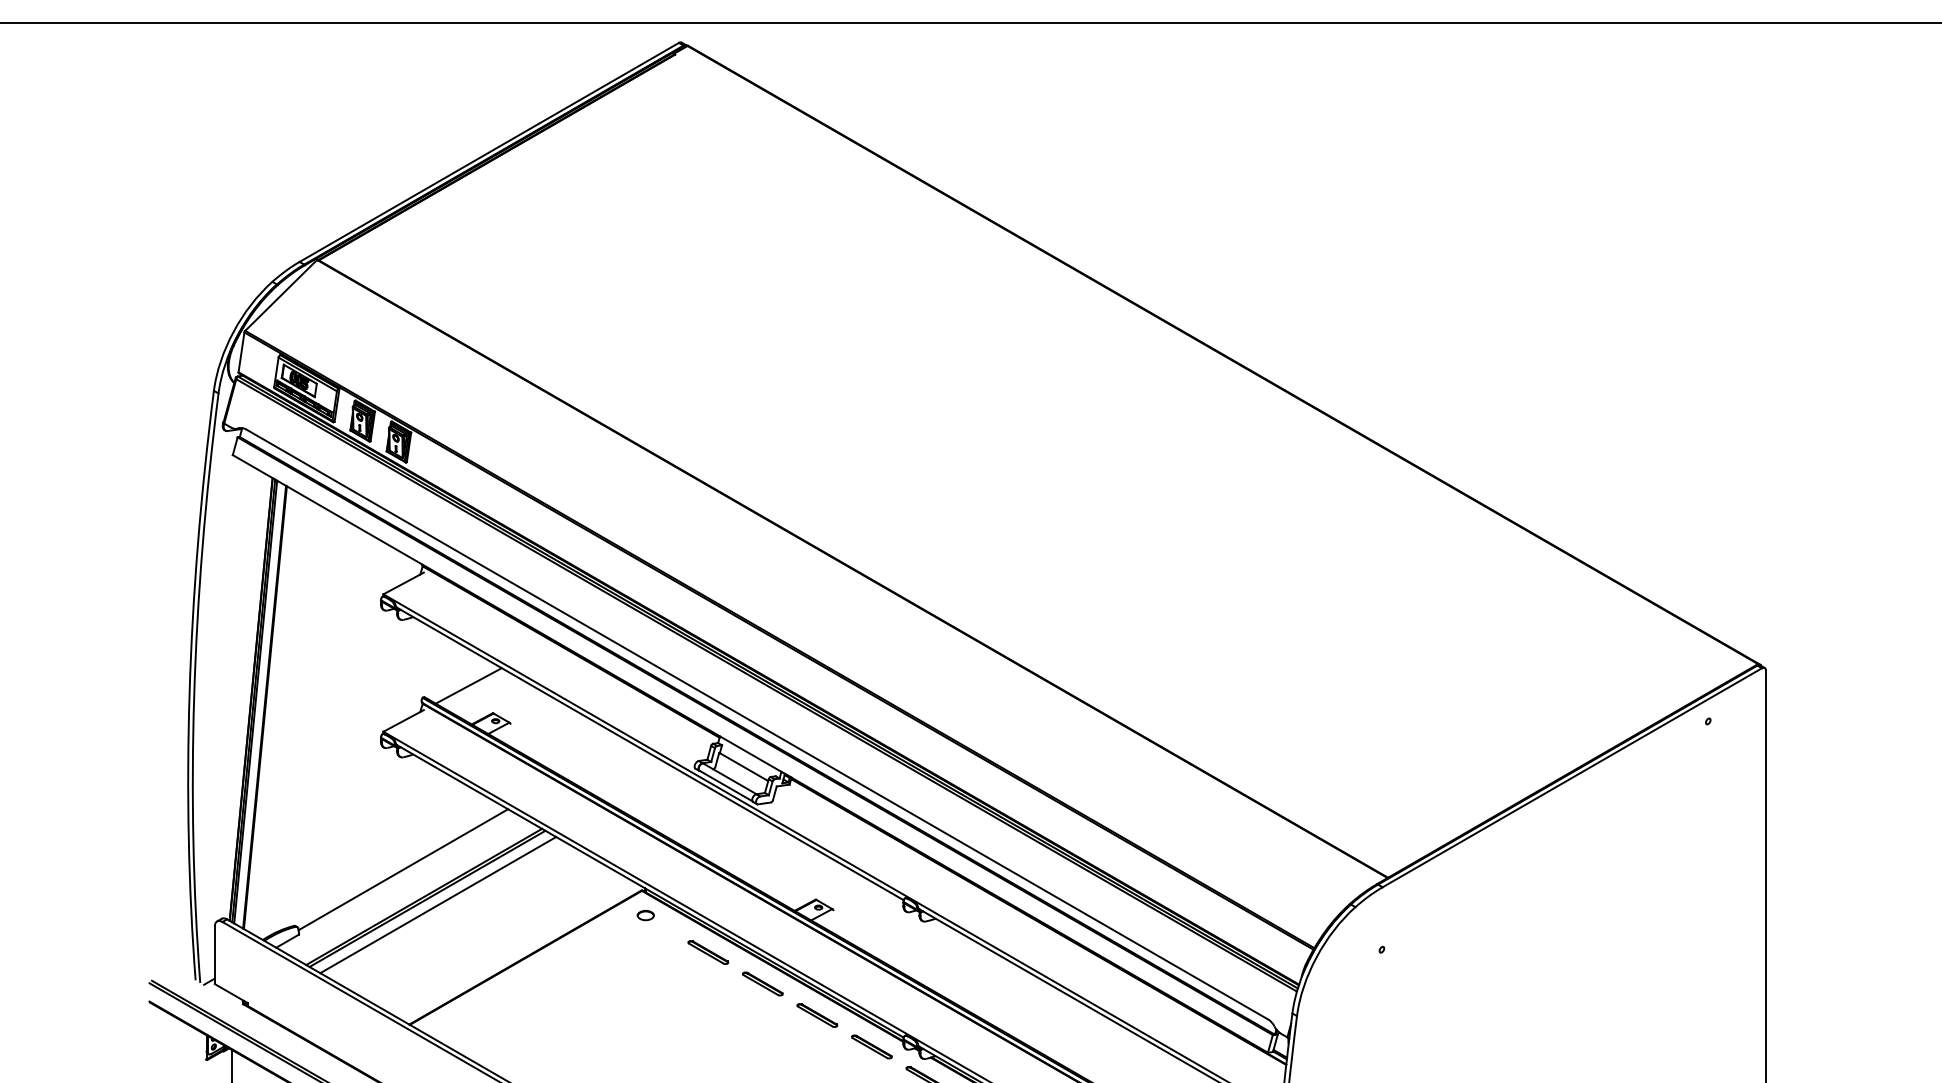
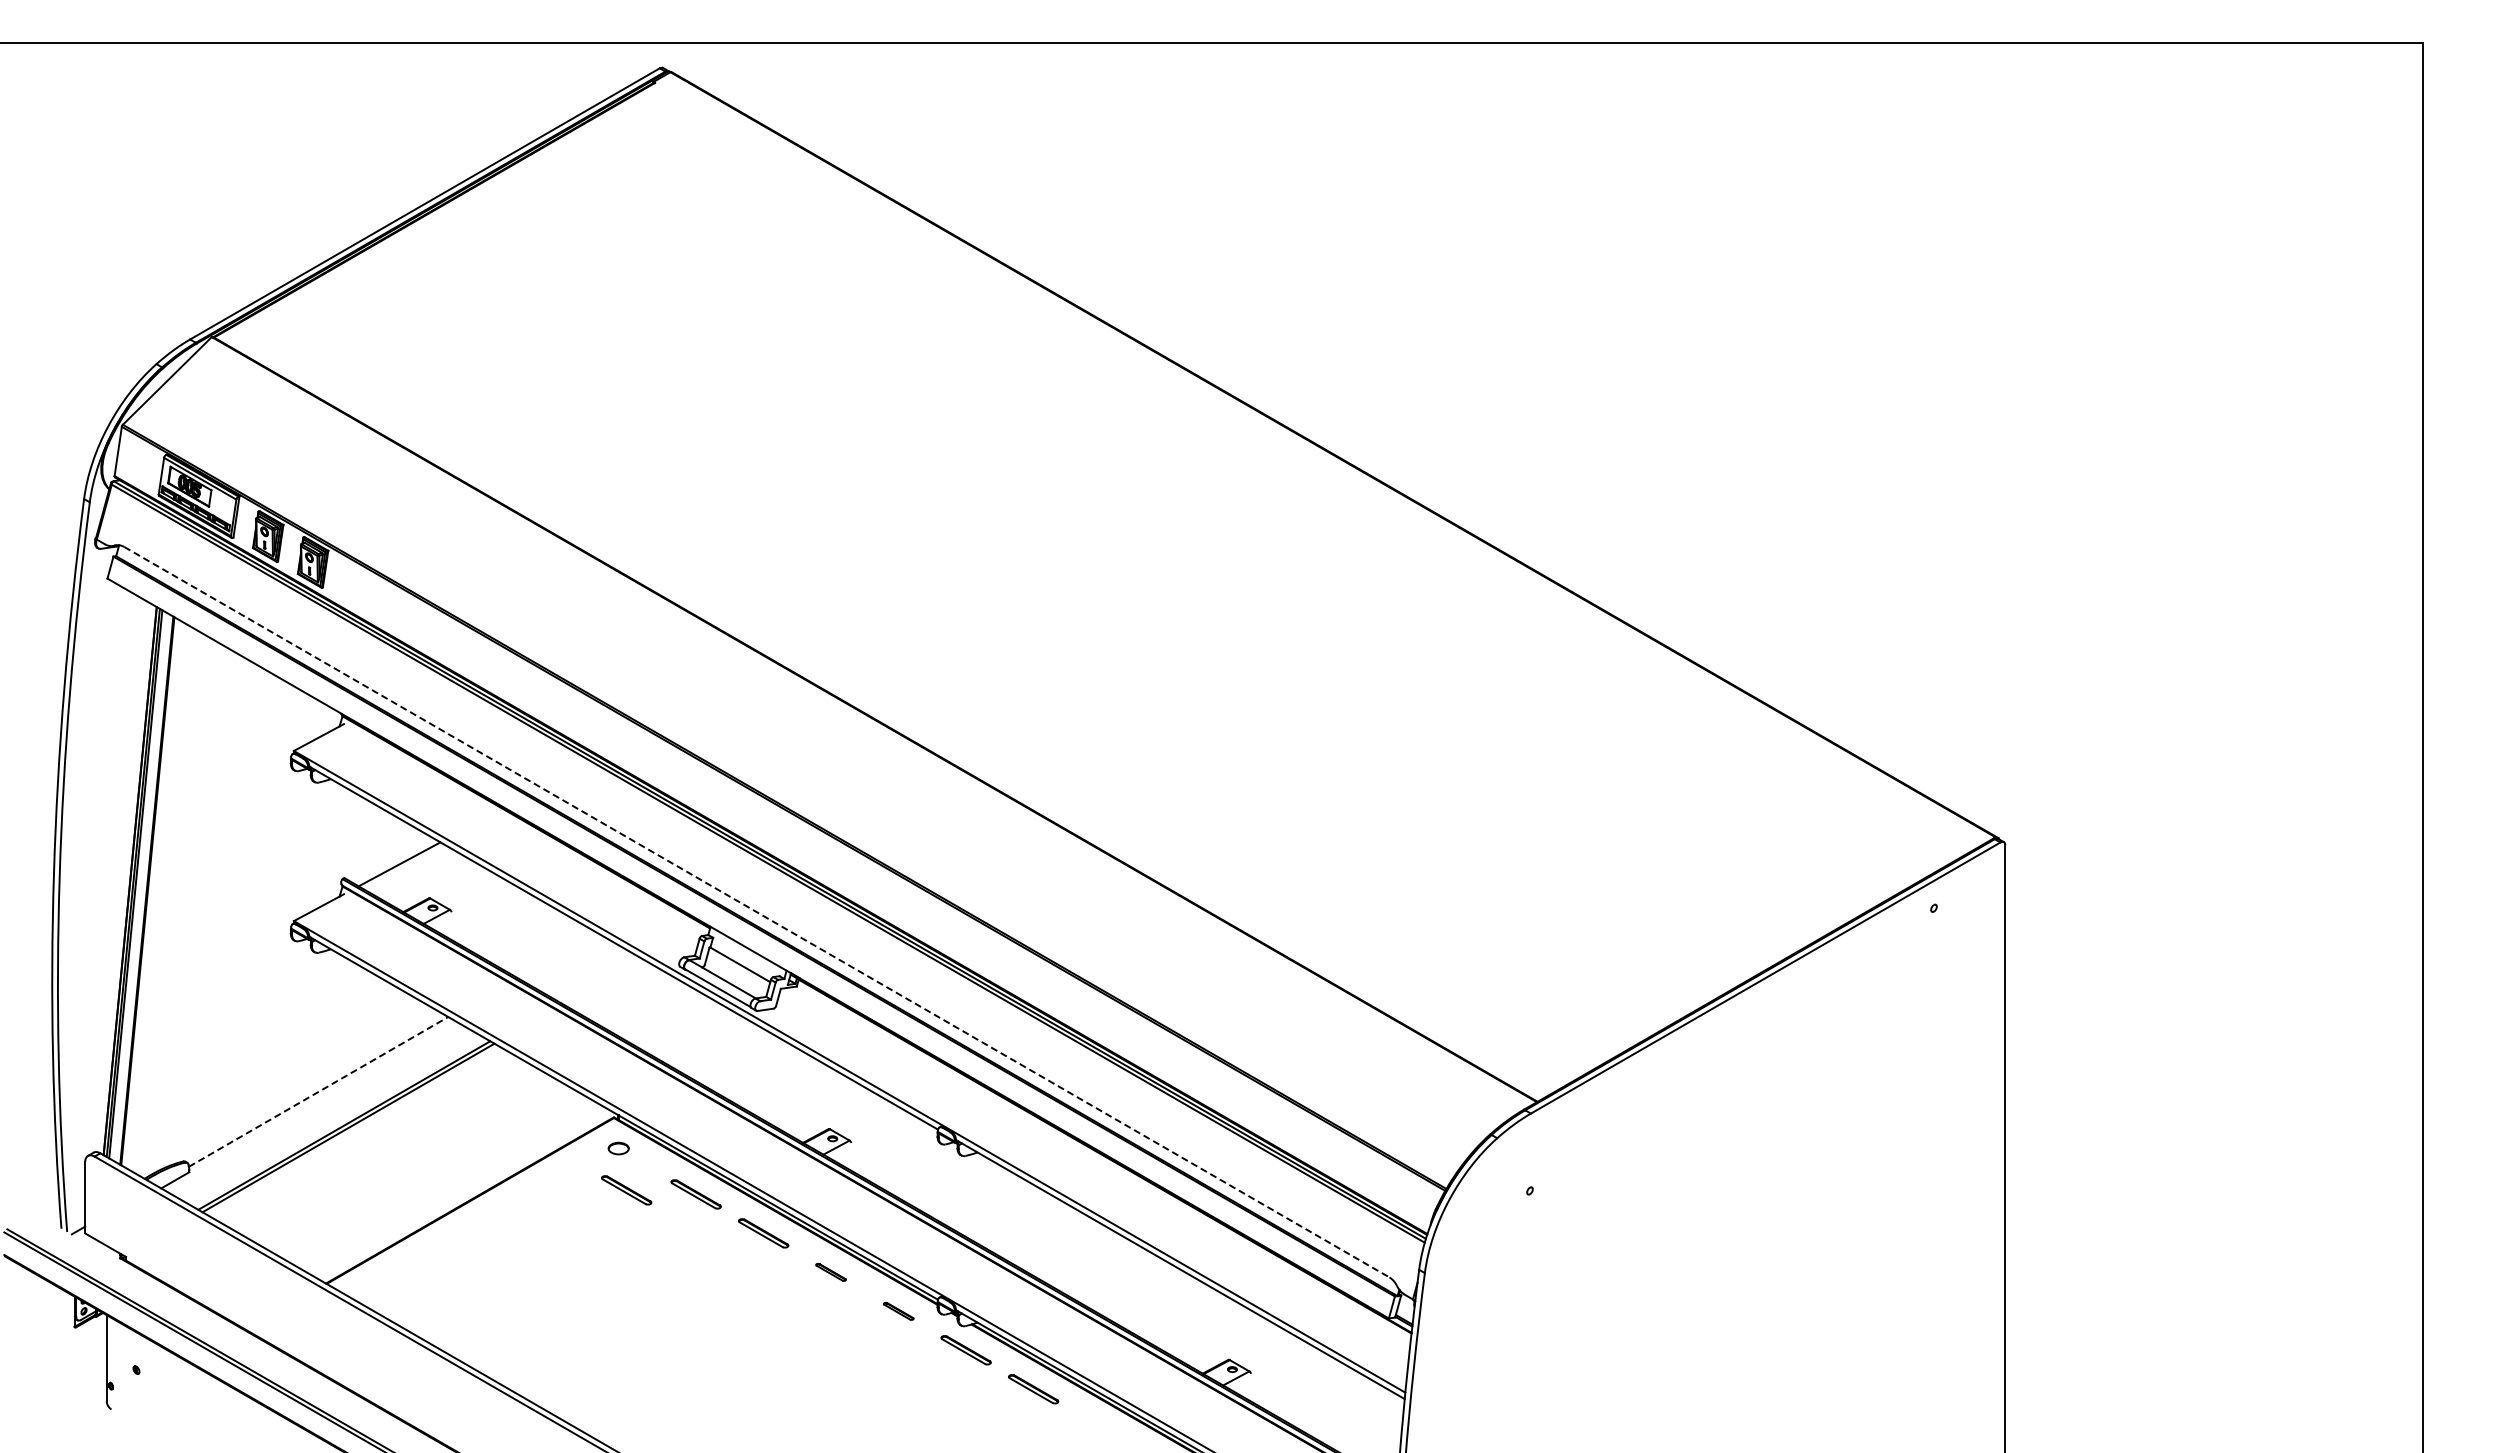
line: (757, 724) -> (757, 912), solid -> dashed
line: (403, 869) -> (318, 1091), solid -> dashed
line: (438, 904) -> (361, 1135), removed
part: (652, 949) -> (626, 1190), added
part: (816, 1015) -> (830, 1272), size x0.6
part: (871, 1047) -> (898, 1311), size x0.6

